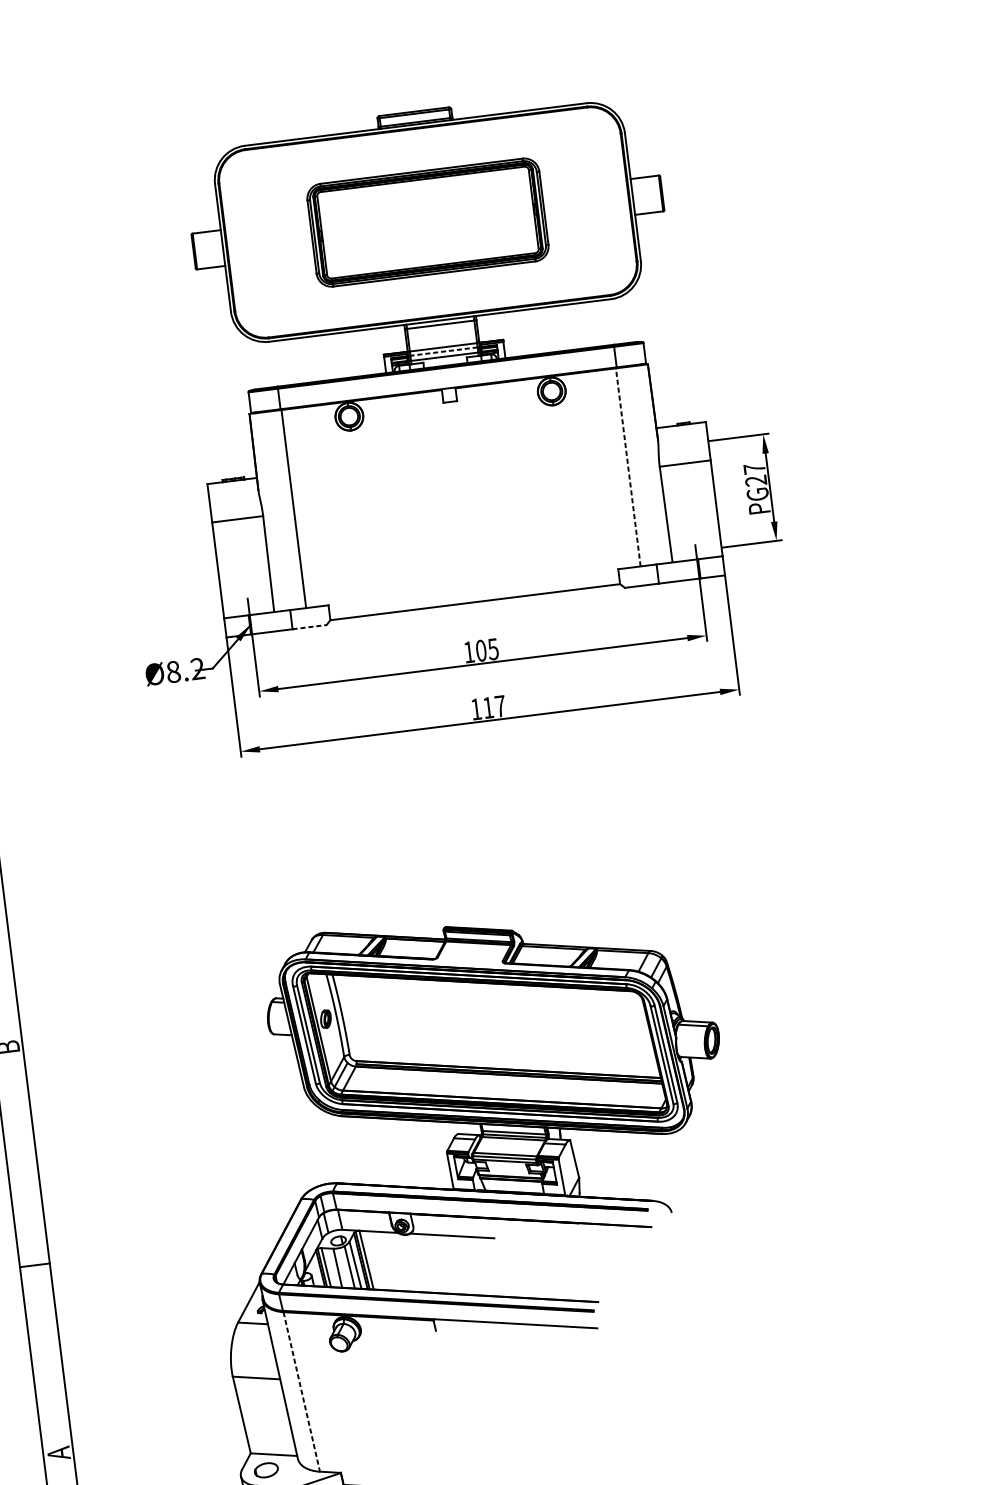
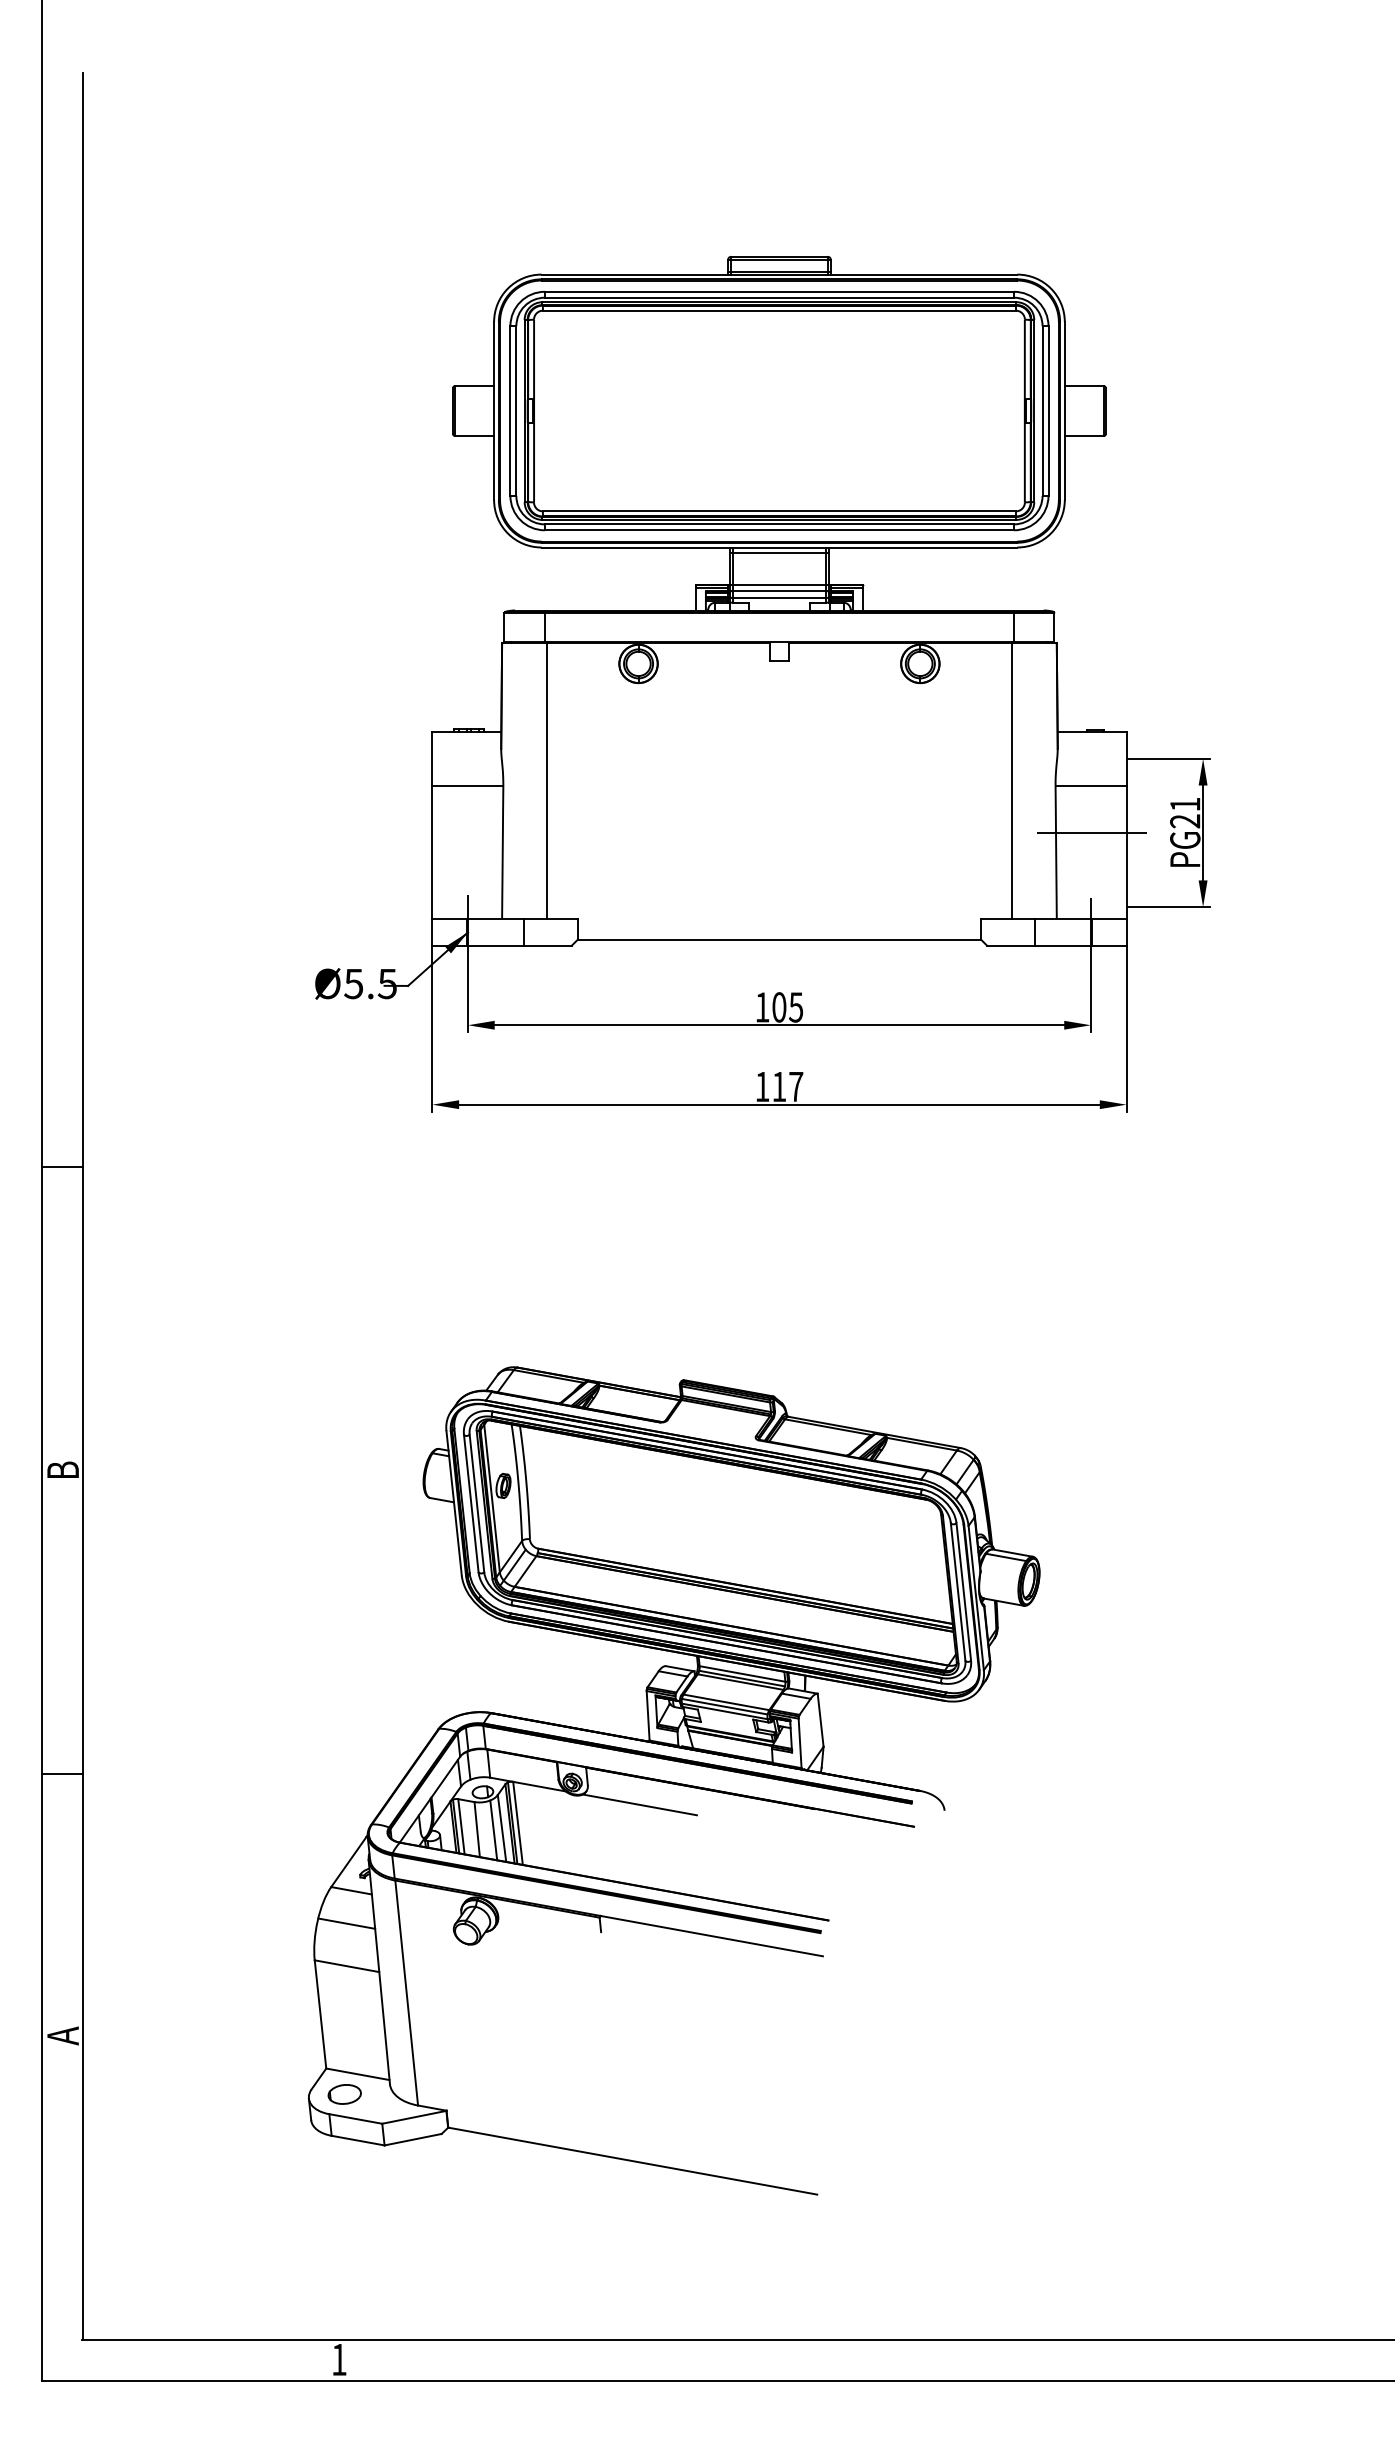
part: (428, 222) -> (779, 411), size x1.67
line: (444, 351) -> (779, 590), dashed -> solid
line: (628, 467) -> (1012, 781), dashed -> solid
text: (754, 468) -> (1185, 804), PG27 -> PG21
line: (689, 497) -> (1091, 832), added
line: (309, 626) -> (548, 945), dashed -> solid
text: (185, 670) -> (370, 983), Ø8.2 -> Ø5.5
line: (252, 1347) -> (346, 1923), added
line: (301, 1392) -> (406, 1993), dashed -> solid

